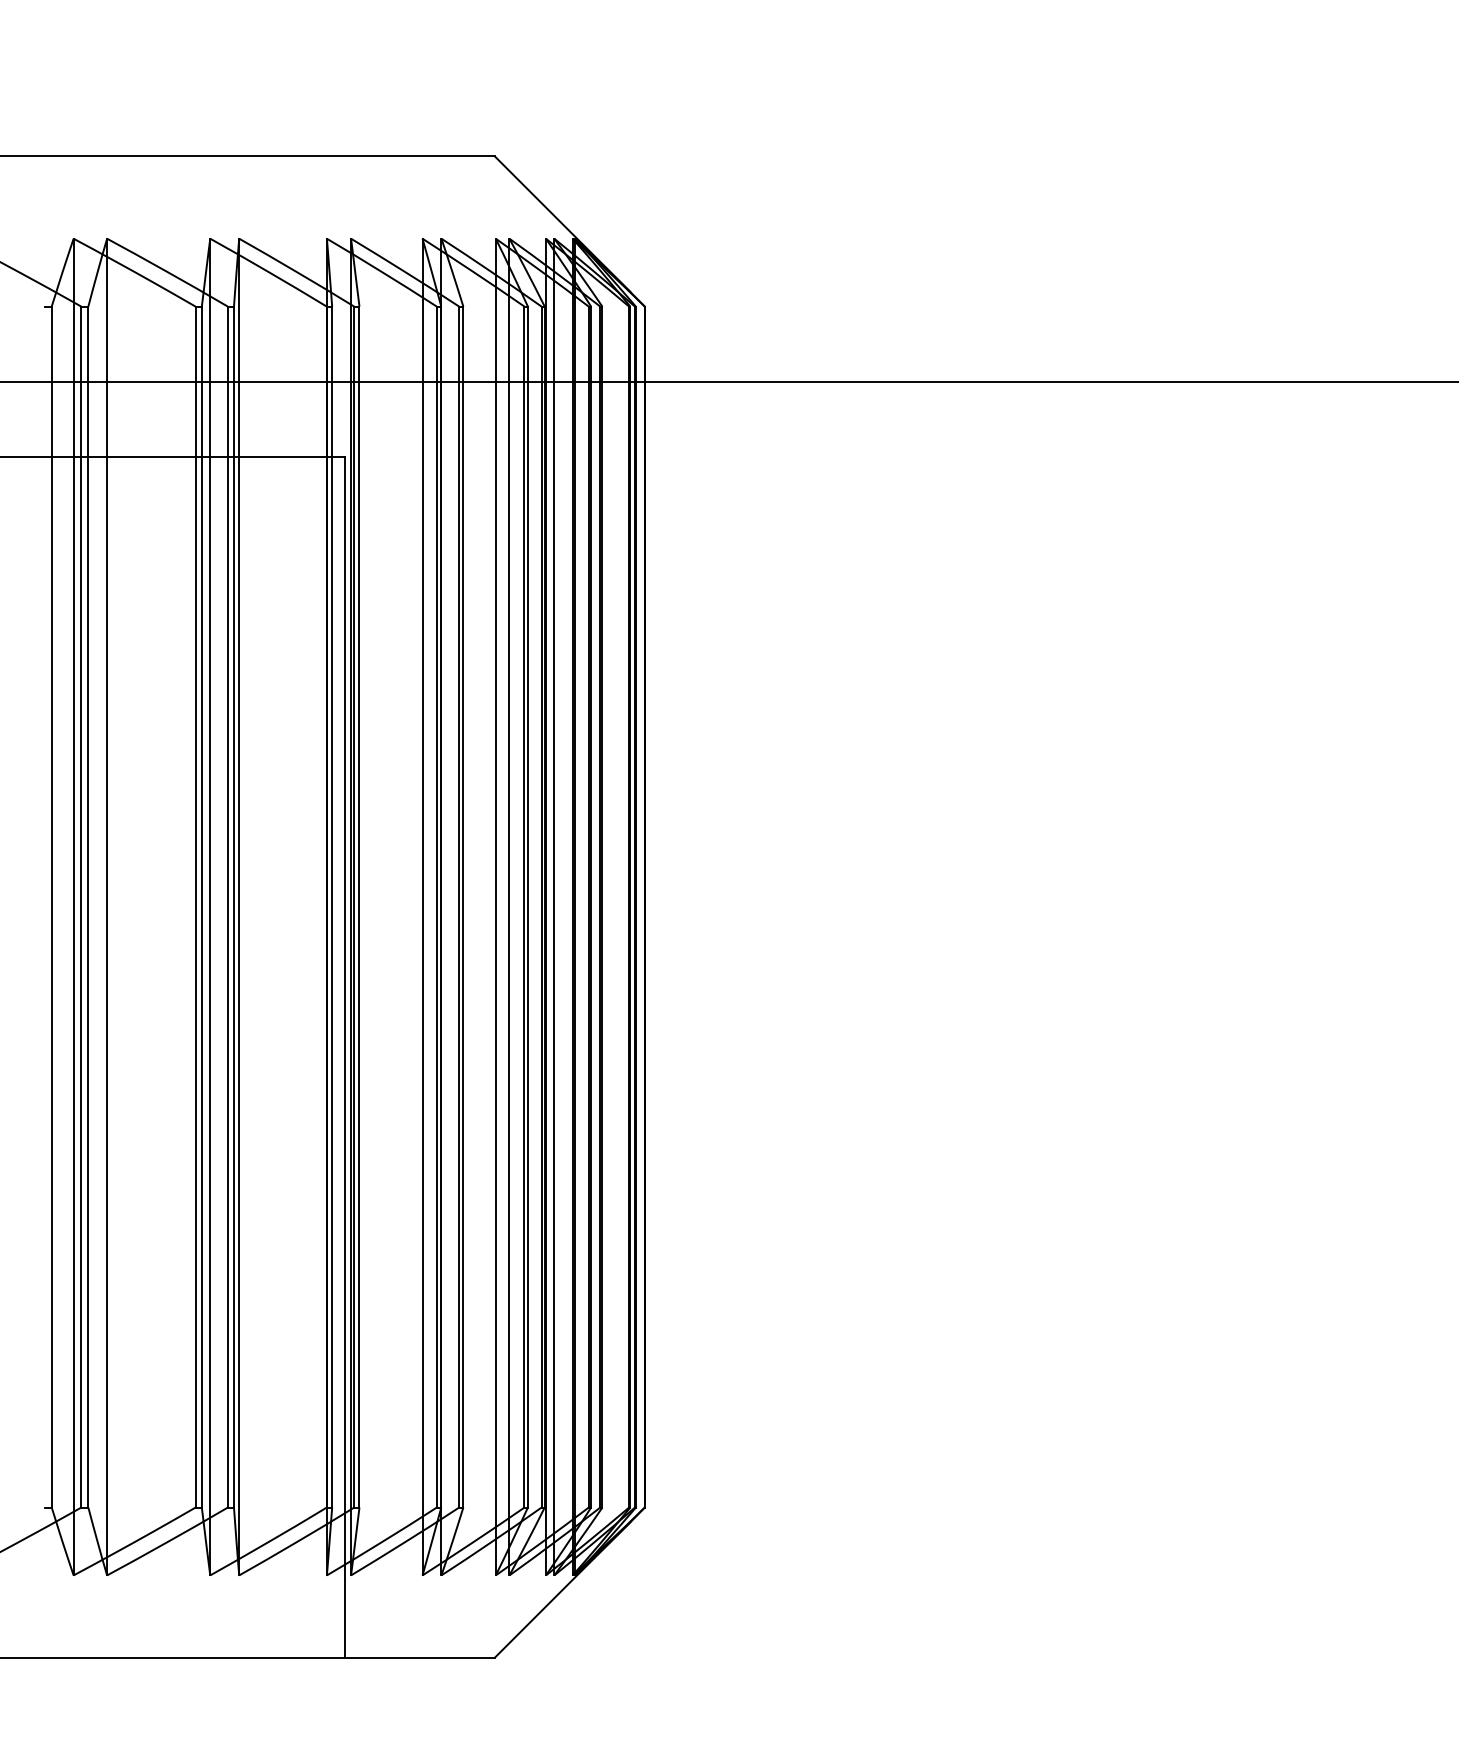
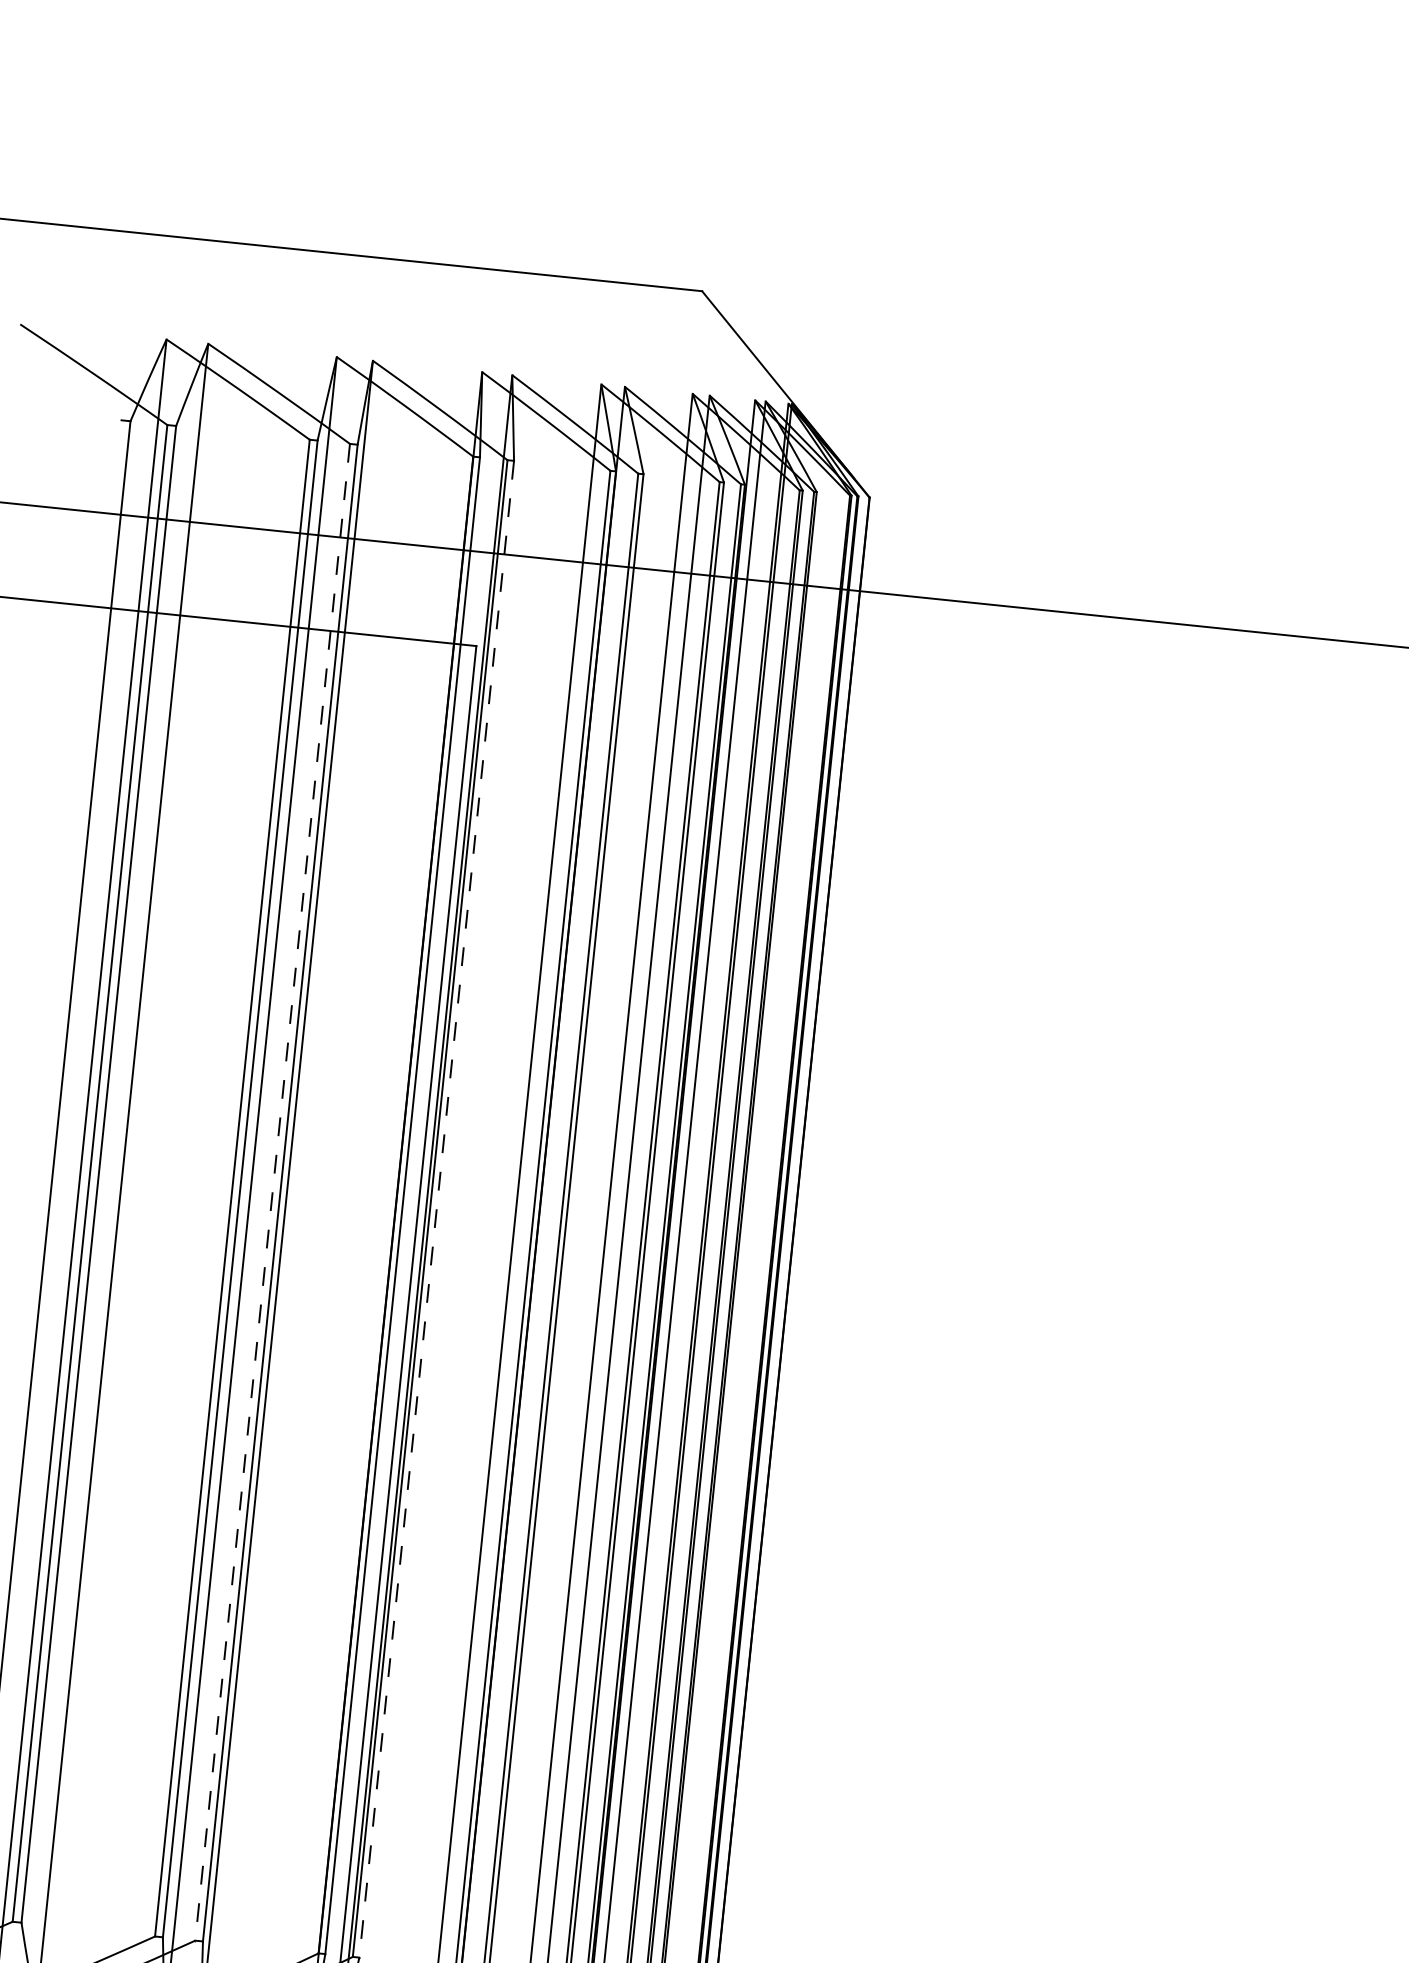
line: (227, 907) -> (272, 1192), solid -> dashed
line: (359, 907) -> (436, 1209), solid -> dashed

